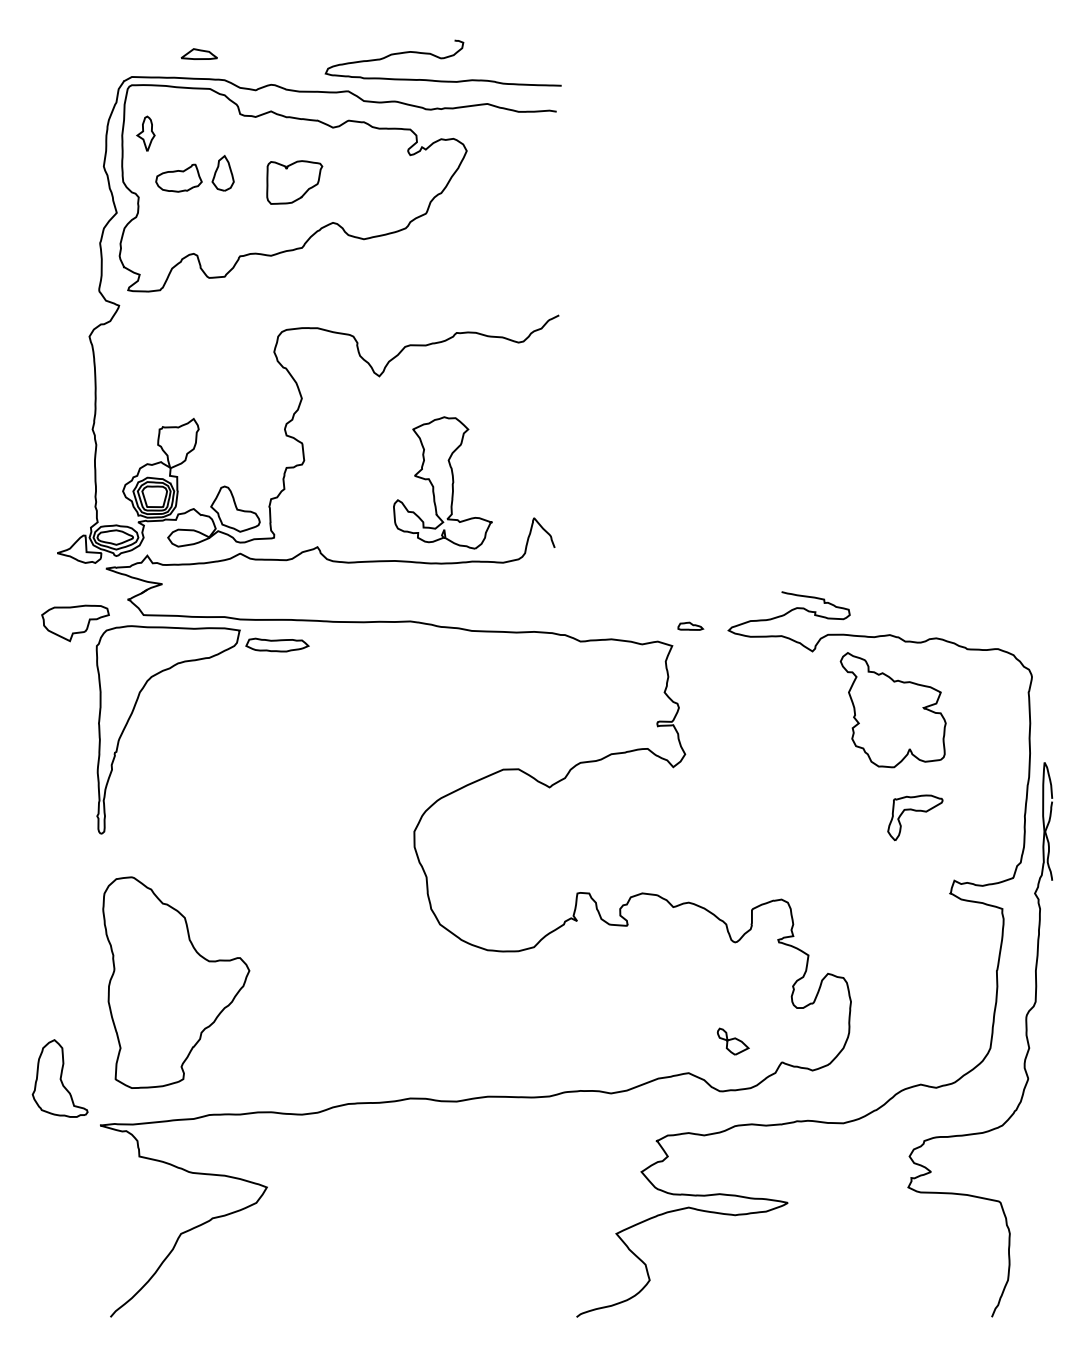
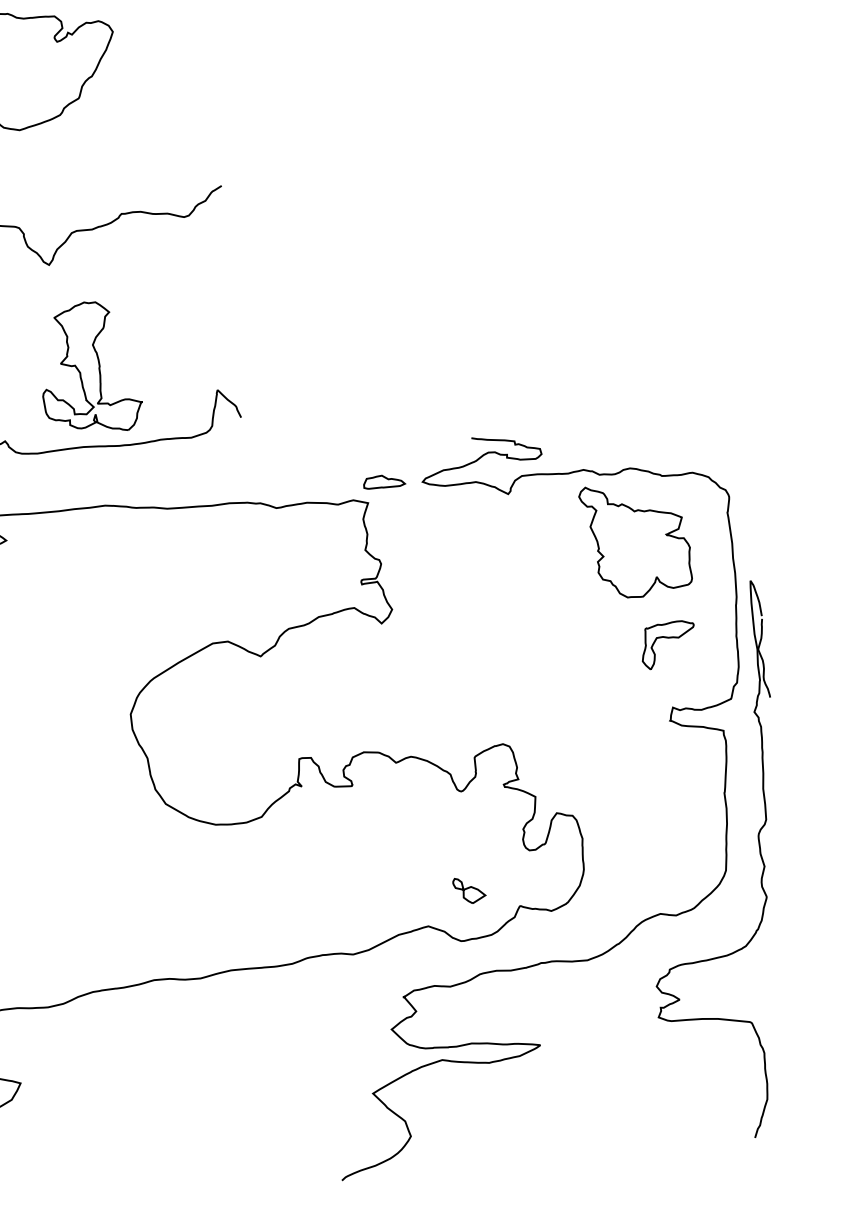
part: (442, 482) -> (88, 367), moved
part: (690, 626) -> (384, 481), size x1.67
part: (892, 710) -> (635, 540), moved
part: (915, 817) -> (668, 644), moved

